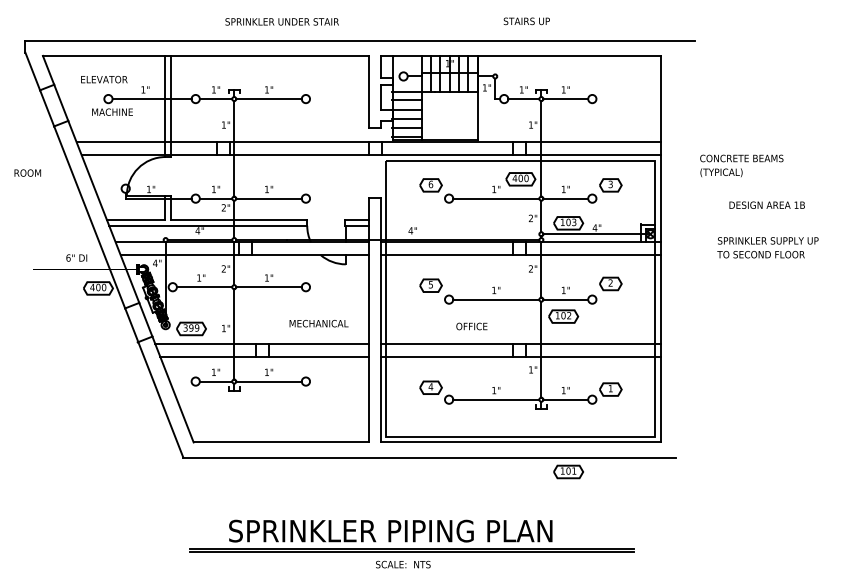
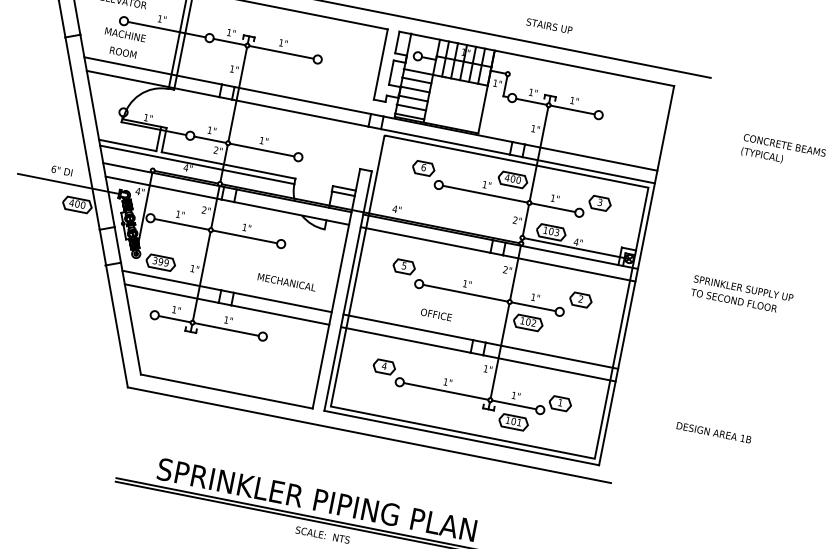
text: (741, 165) -> (783, 152), moved
text: (27, 172) -> (123, 51), moved
text: (766, 204) -> (713, 431), moved
part: (568, 471) -> (513, 421), moved

